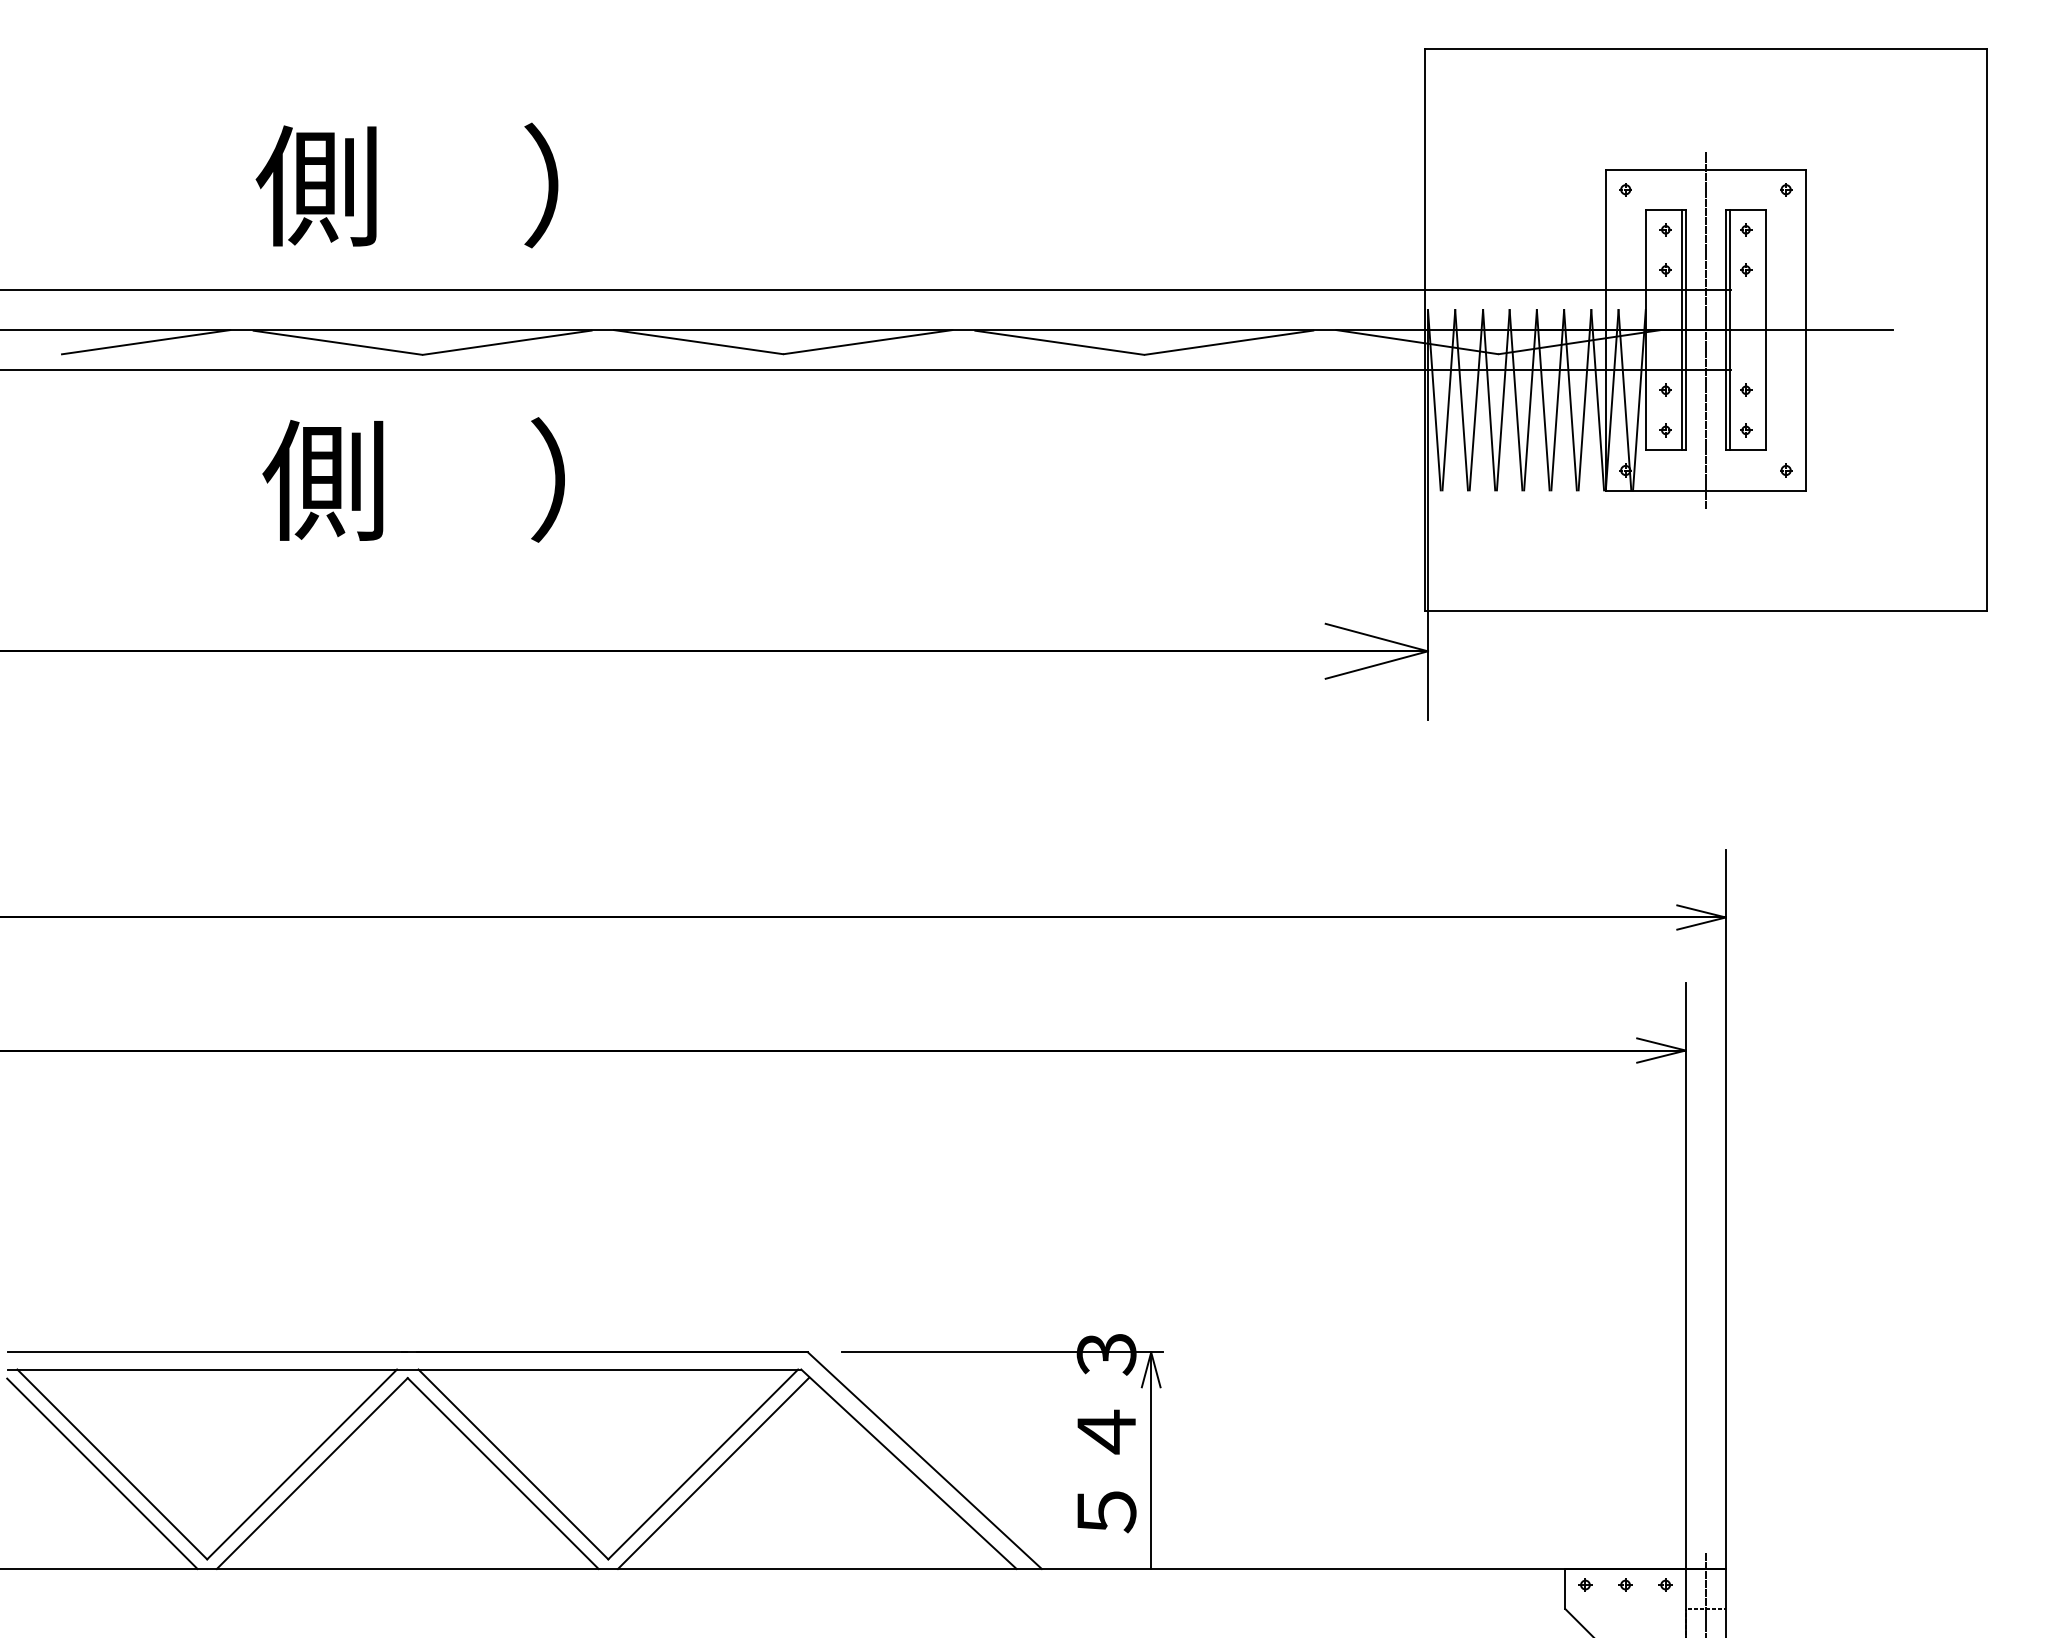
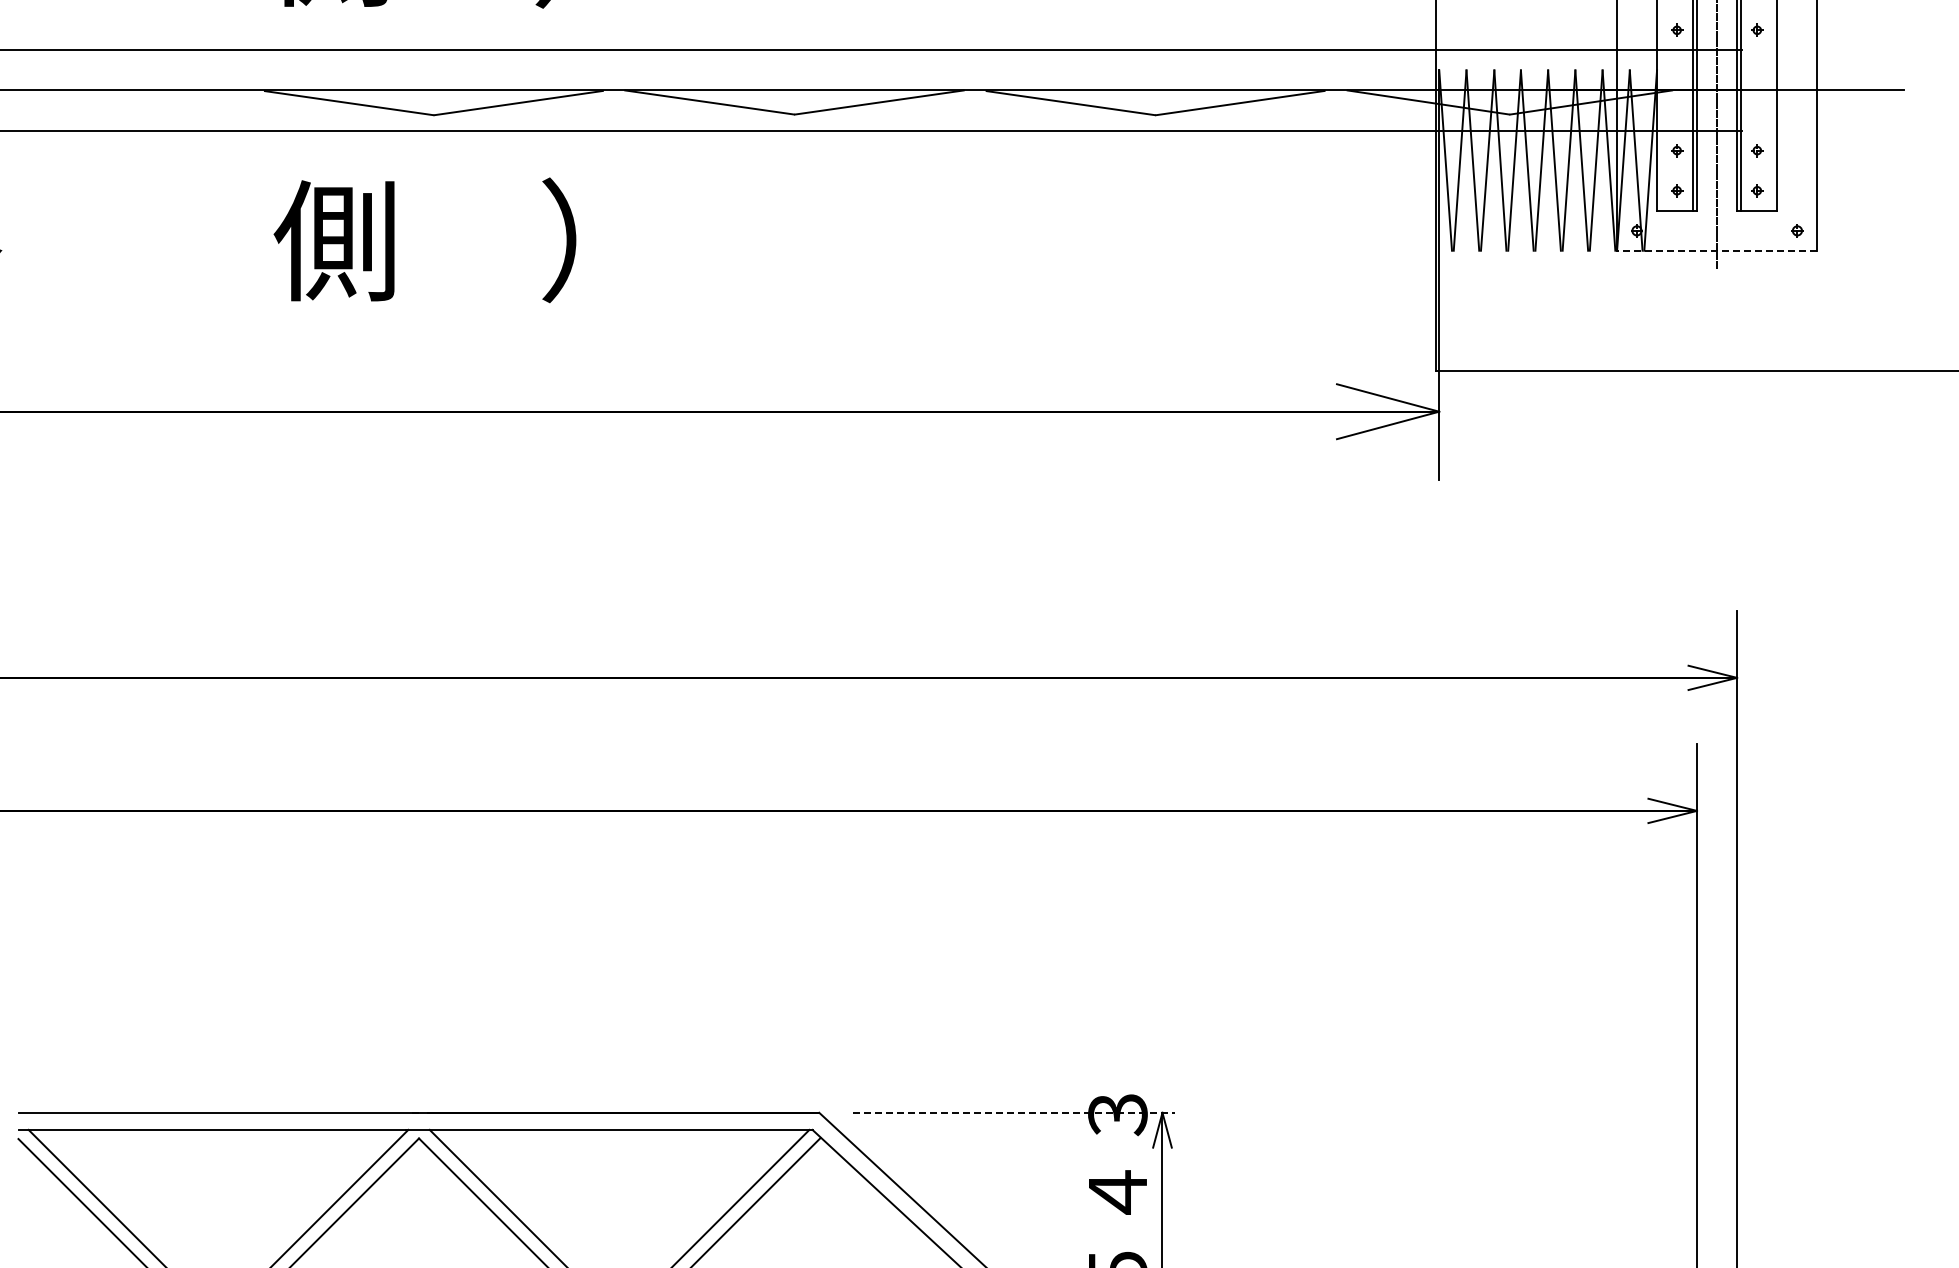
line: (146, 342) -> (157, 102), removed
line: (1705, 490) -> (1716, 250), solid -> dashed
line: (1002, 1352) -> (1013, 1112), solid -> dashed

